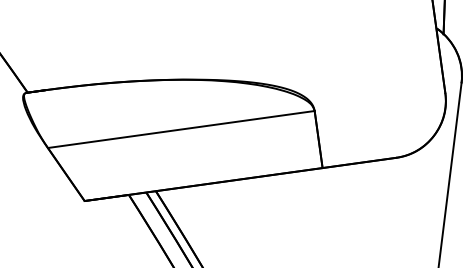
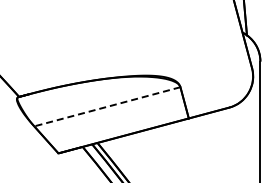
line: (181, 129) -> (107, 106), solid -> dashed

